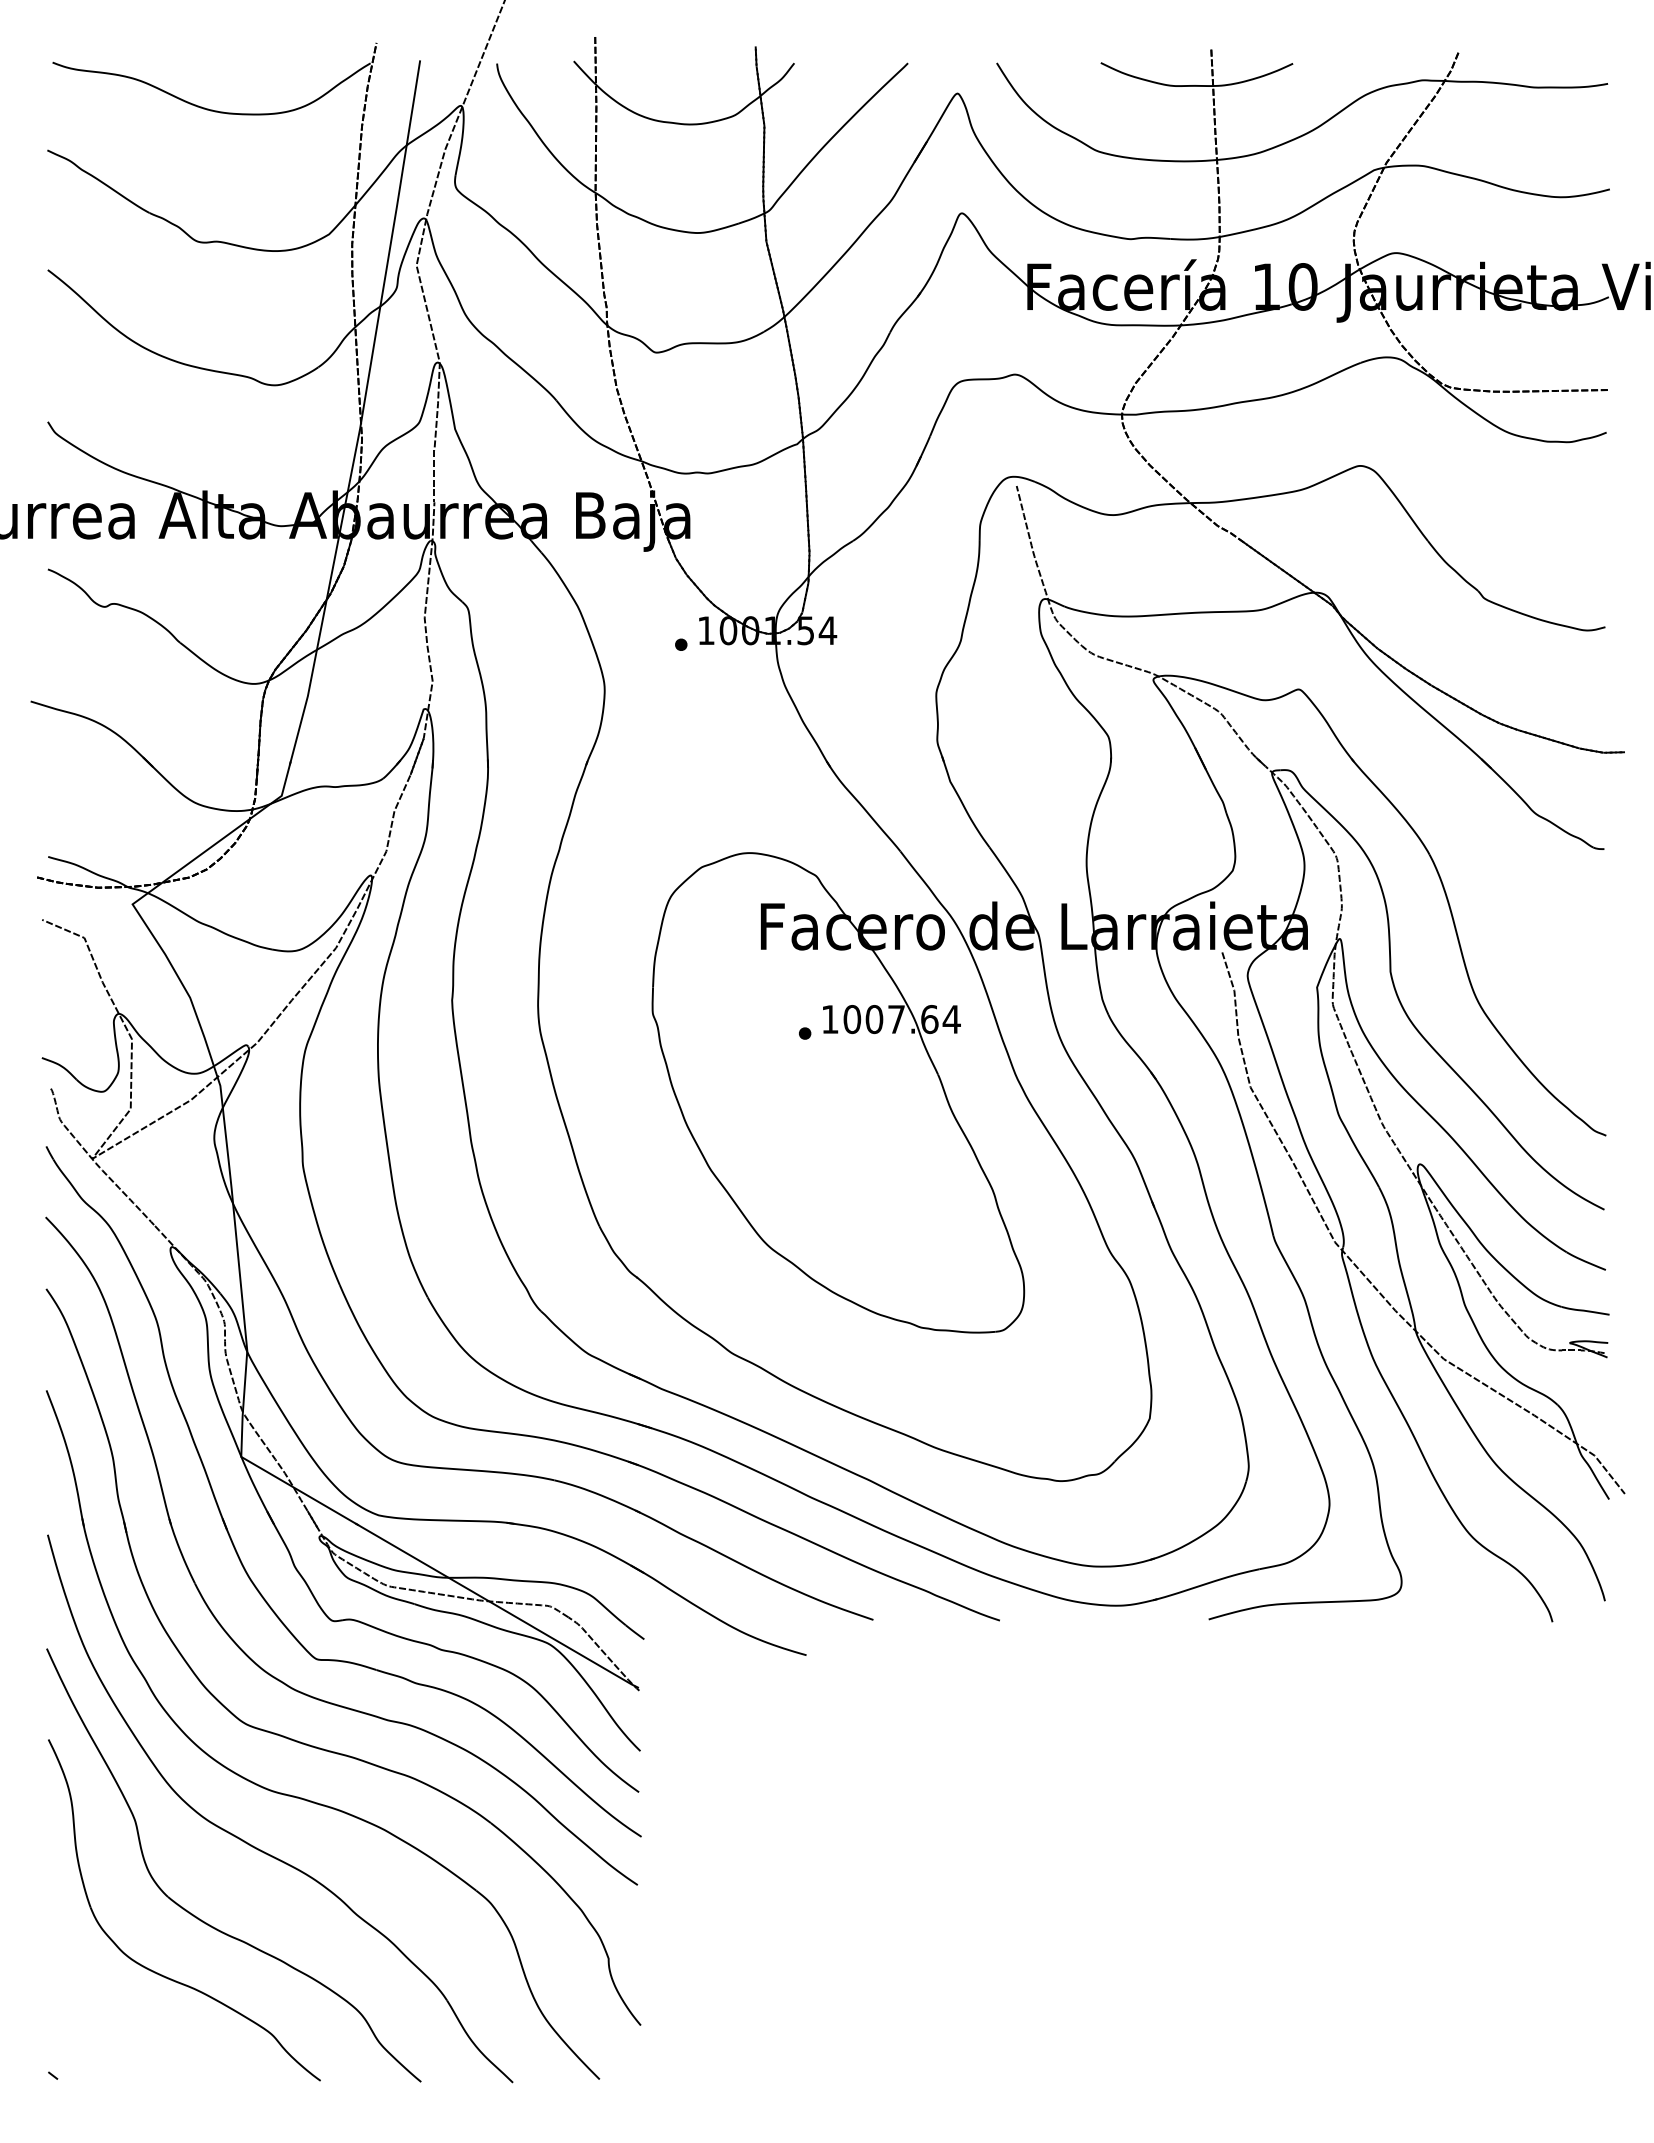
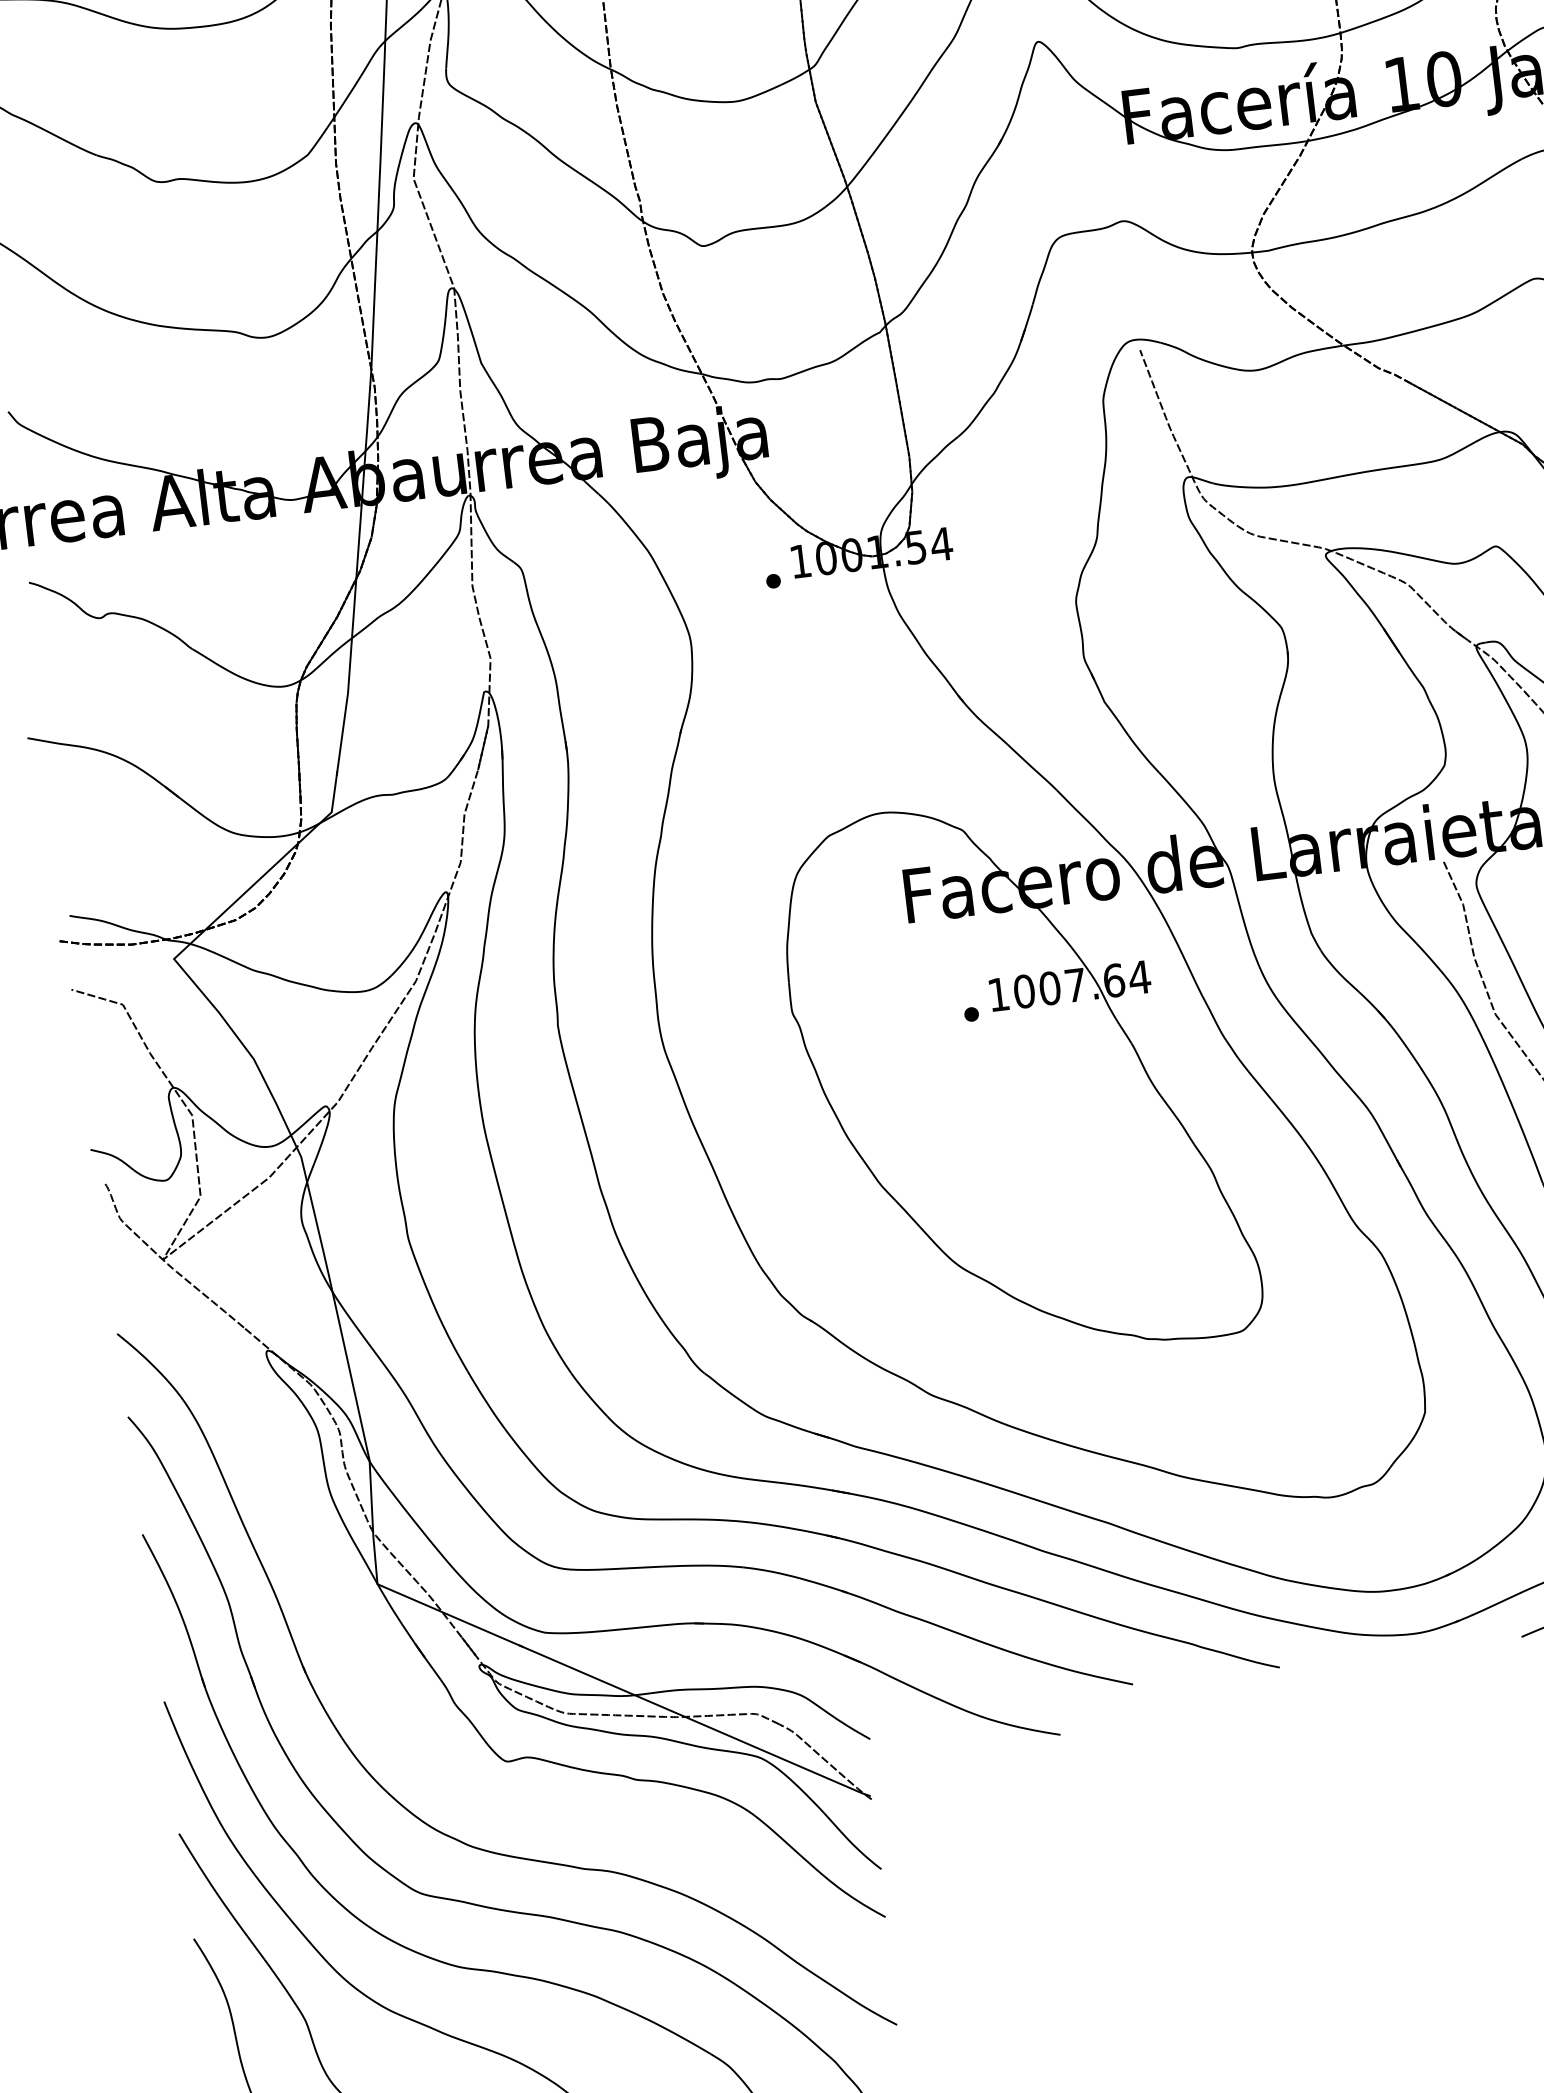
part: (232, 1539) -> (378, 1681), removed

